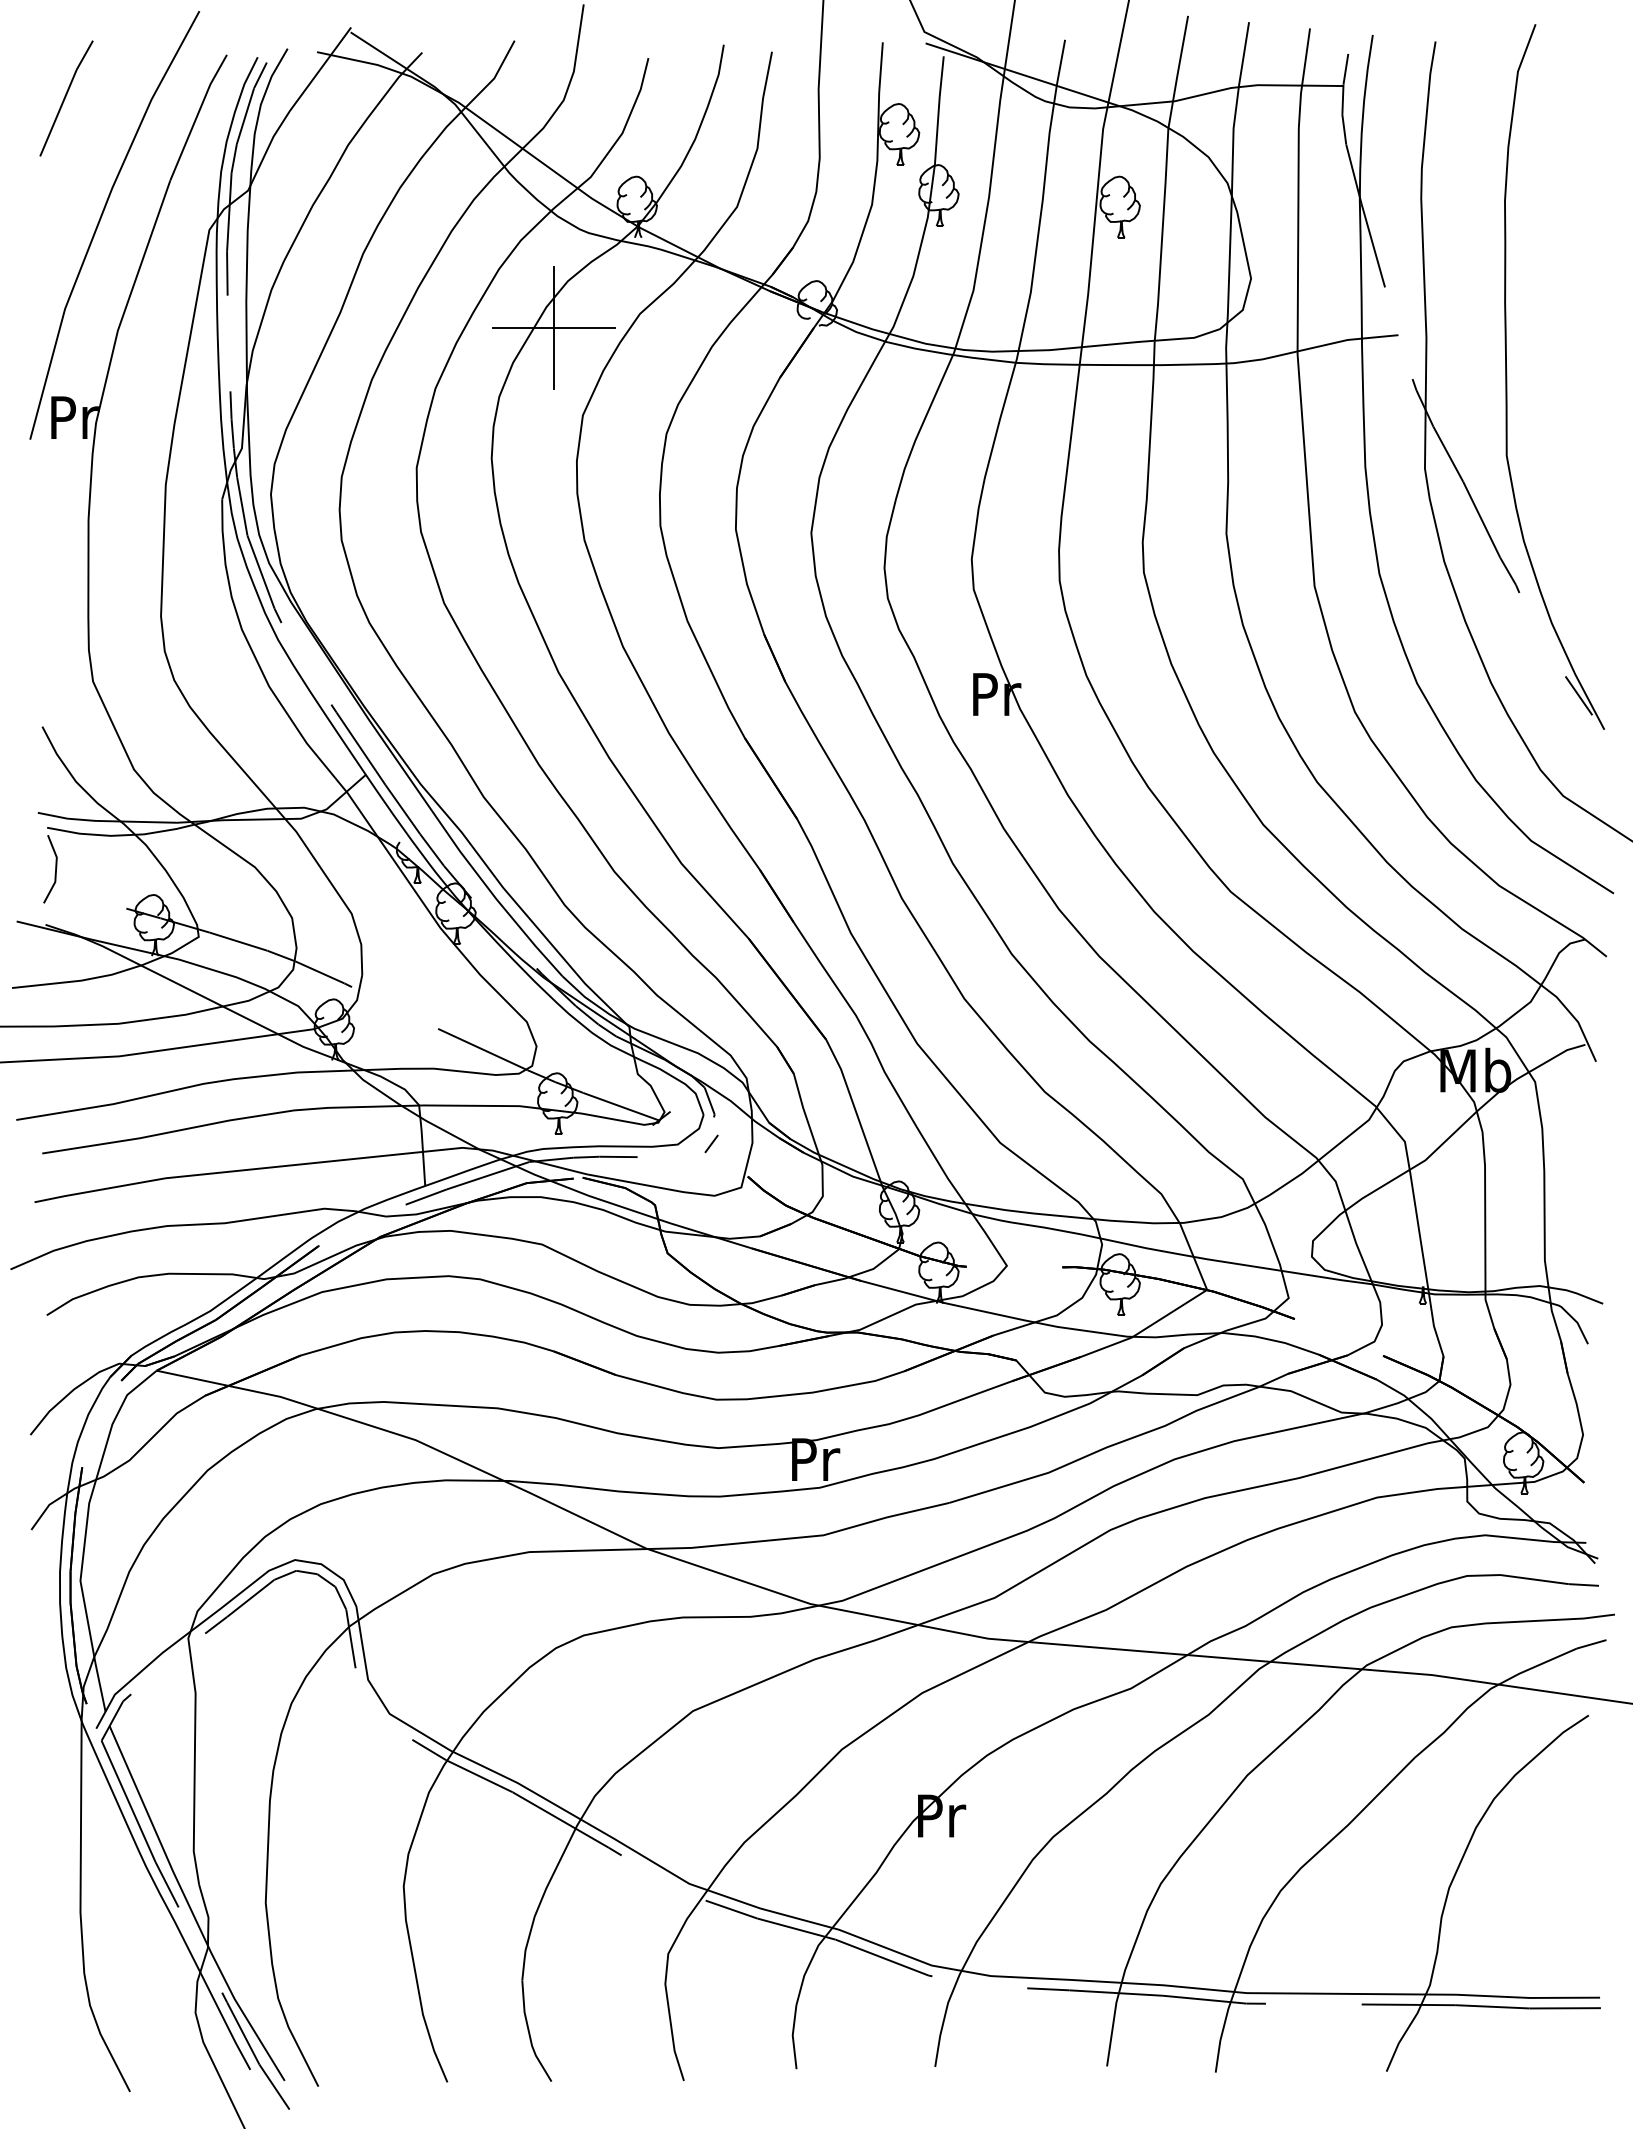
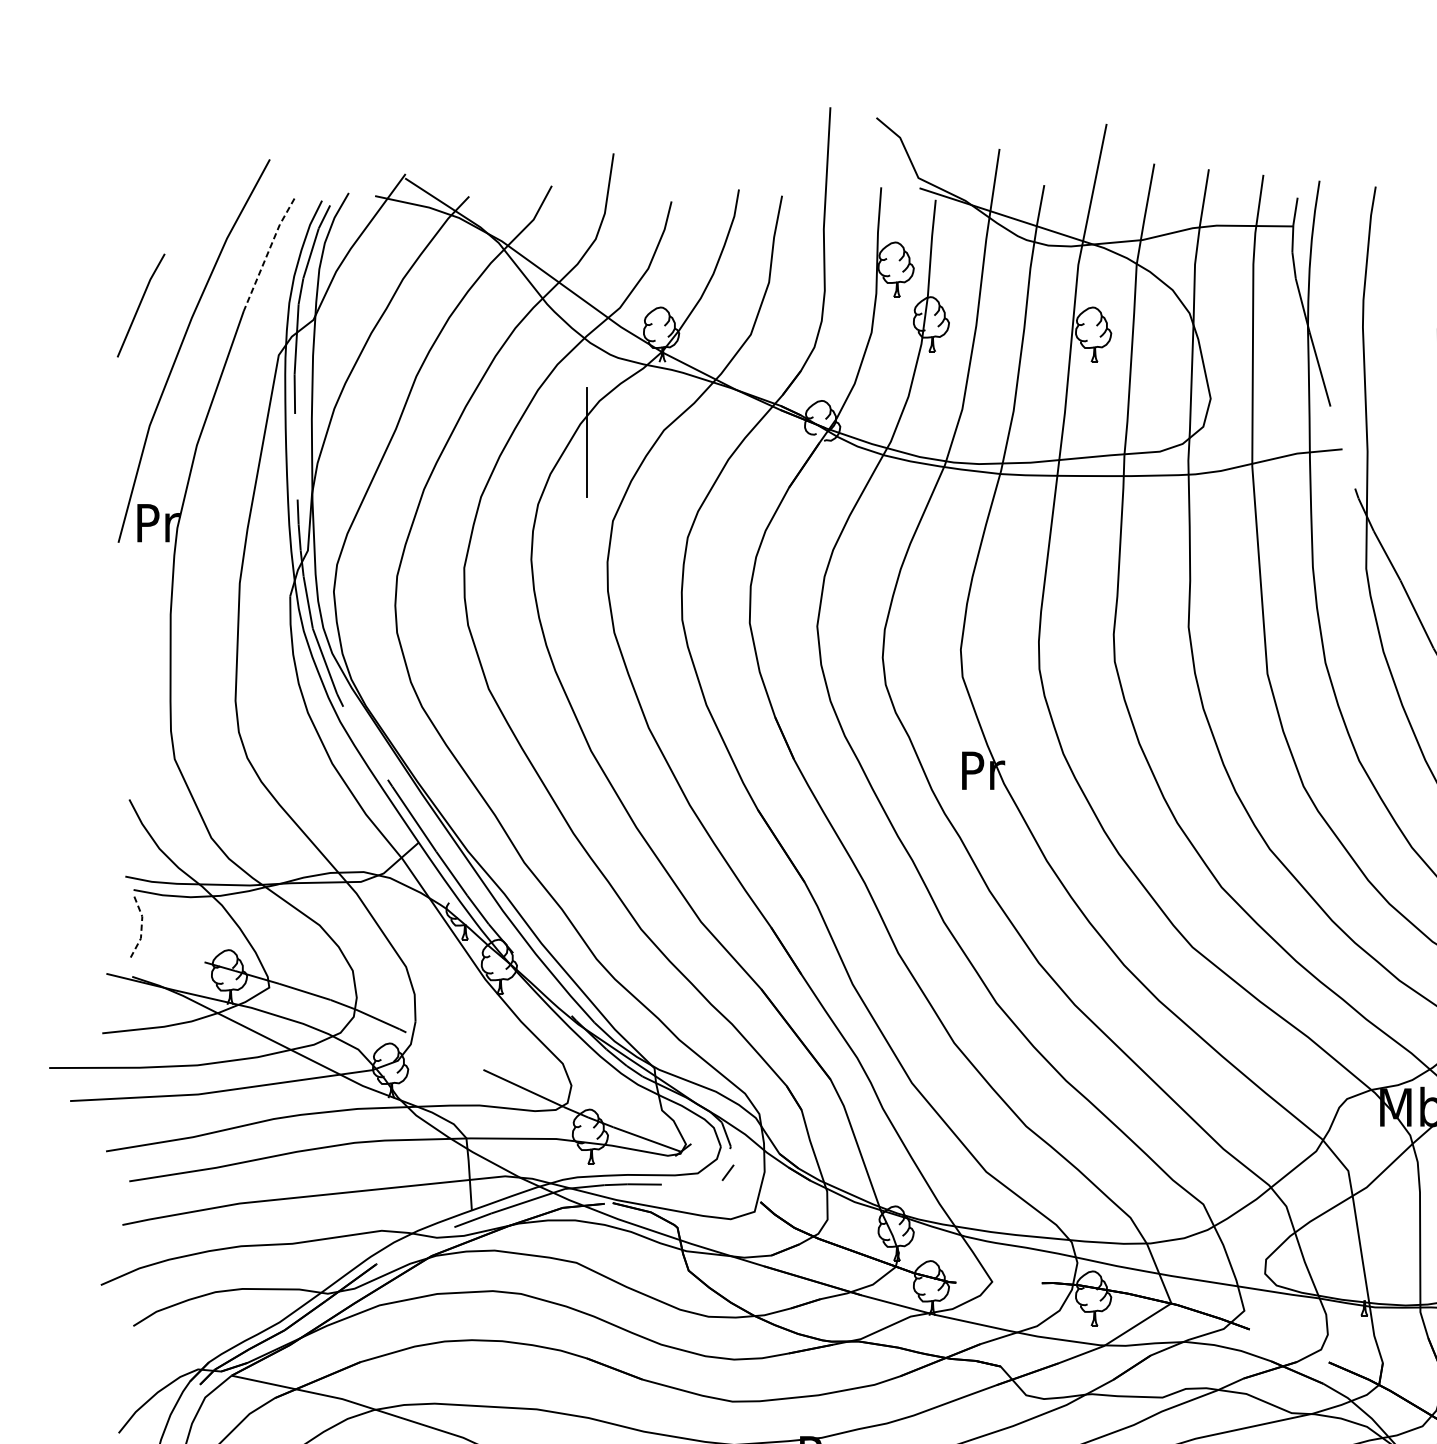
line: (65, 98) -> (140, 305), moved
line: (197, 116) -> (268, 253), solid -> dashed
line: (554, 327) -> (587, 442), removed
line: (56, 870) -> (142, 928), solid -> dashed

